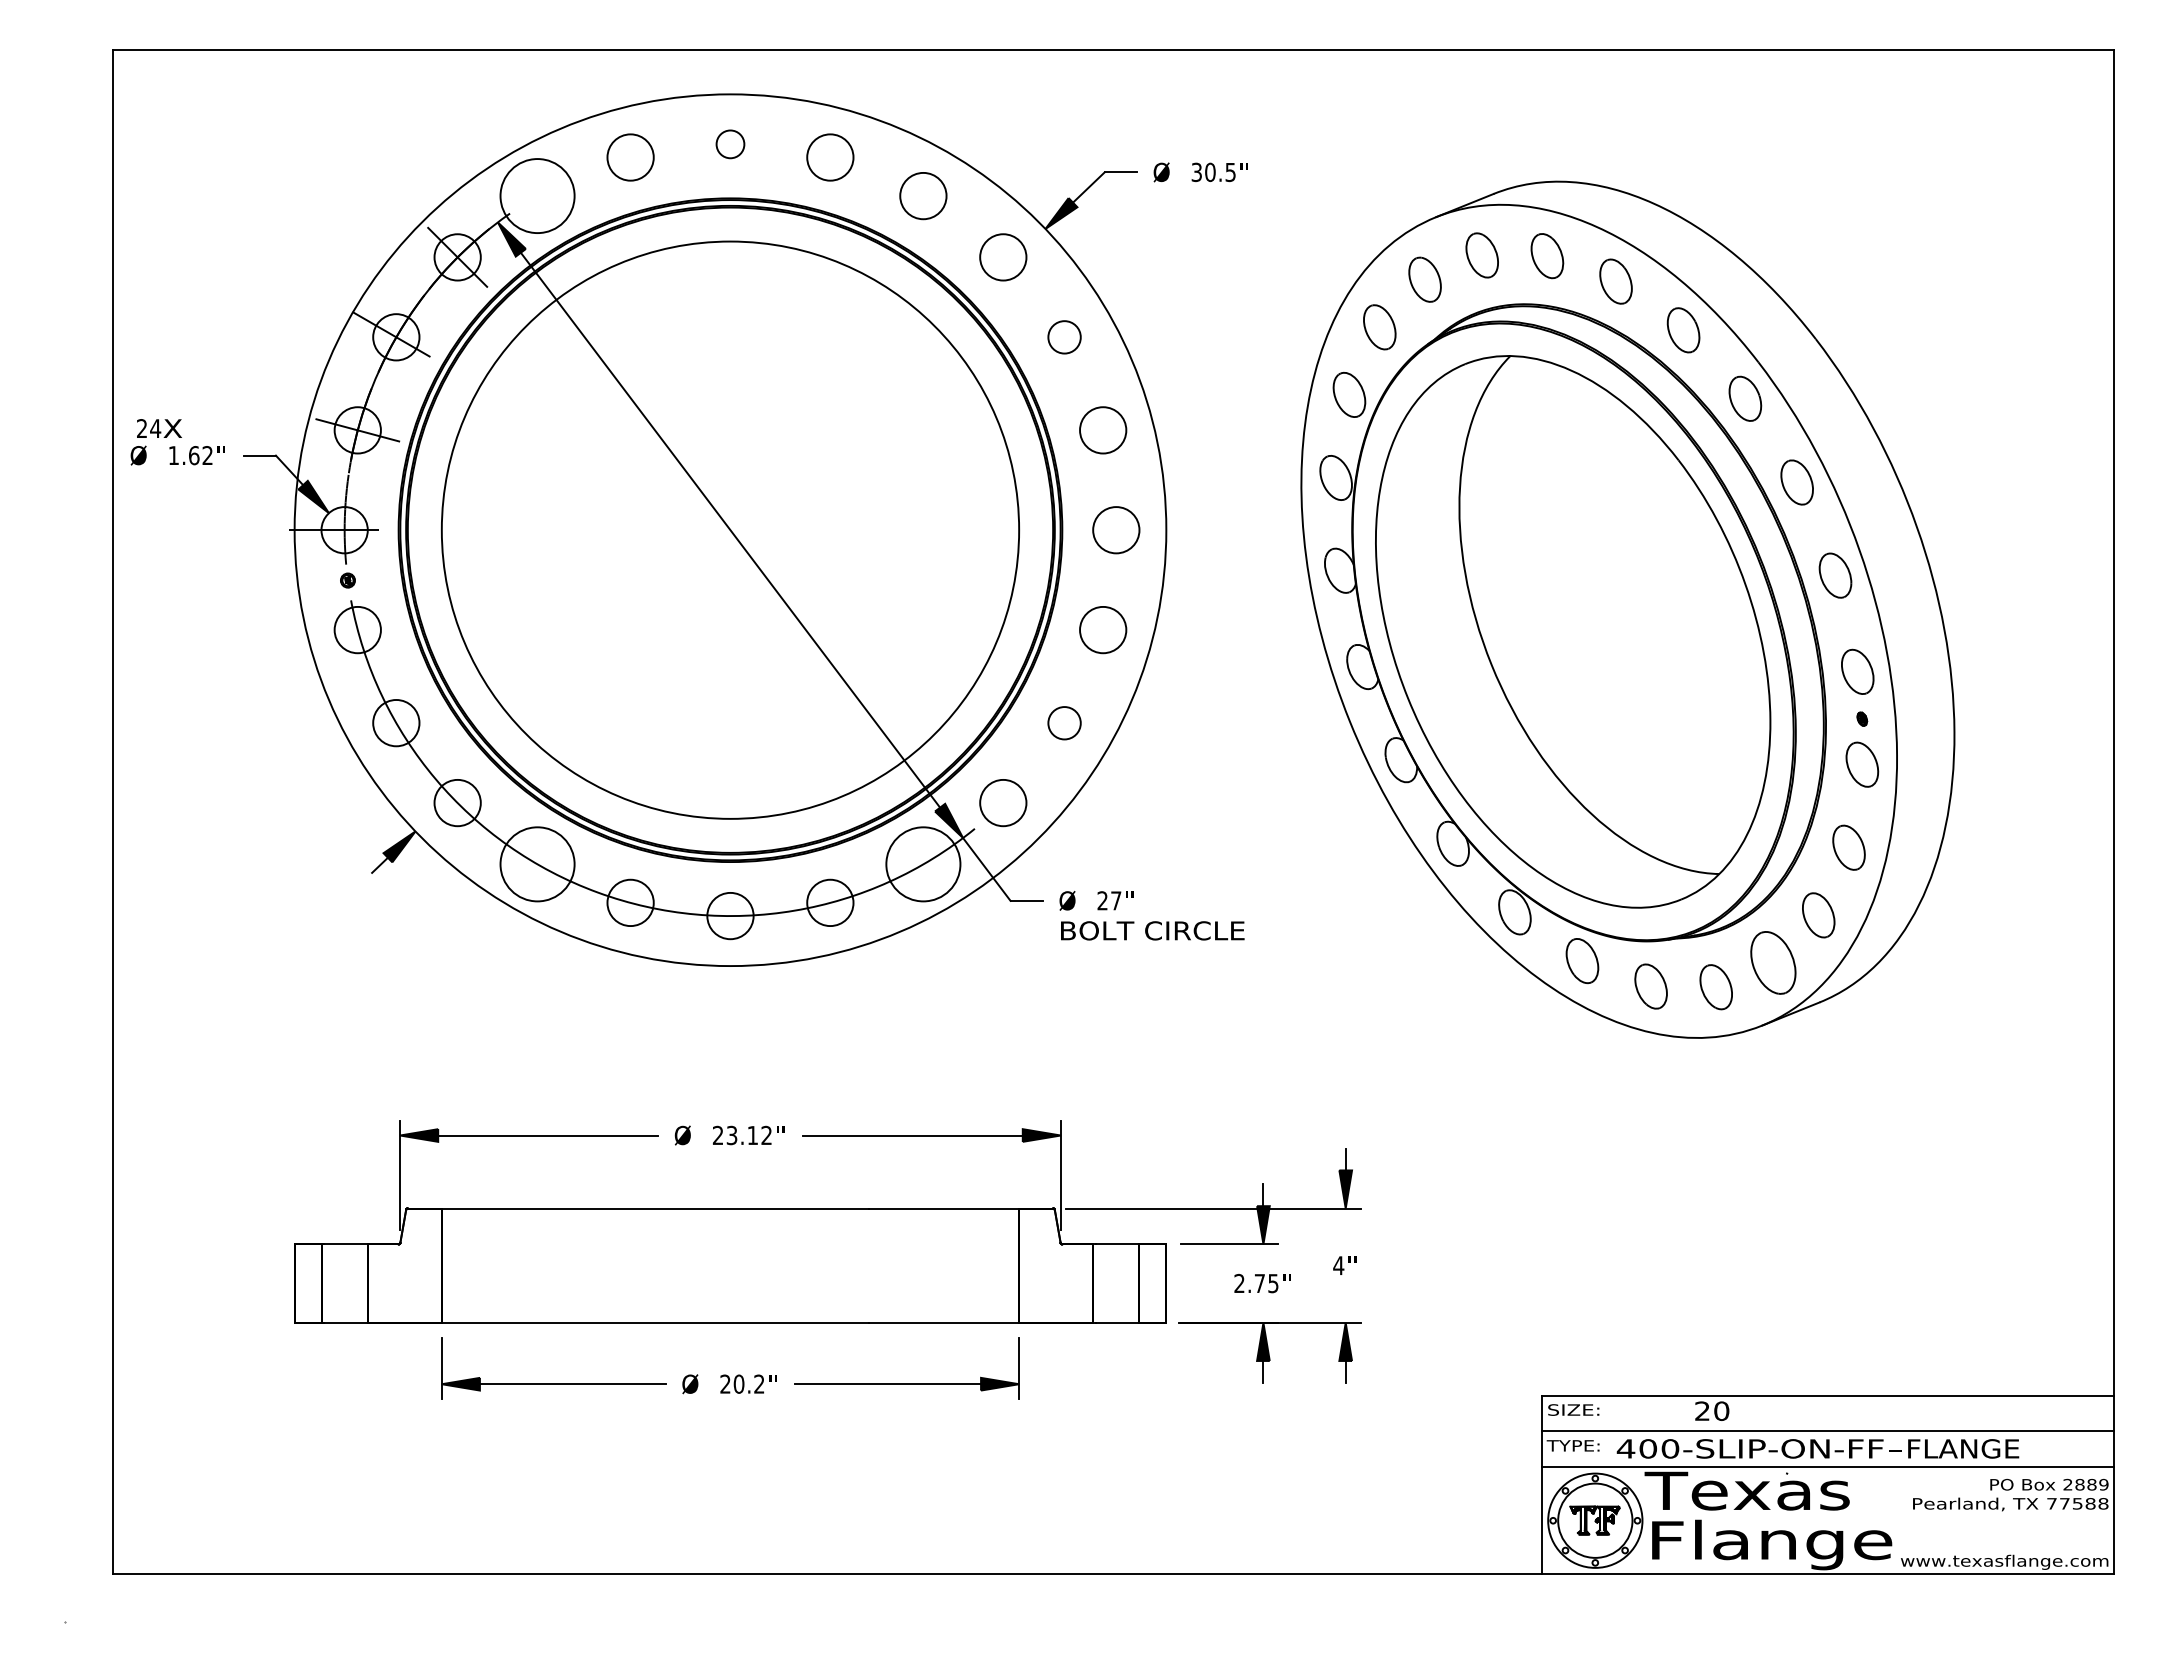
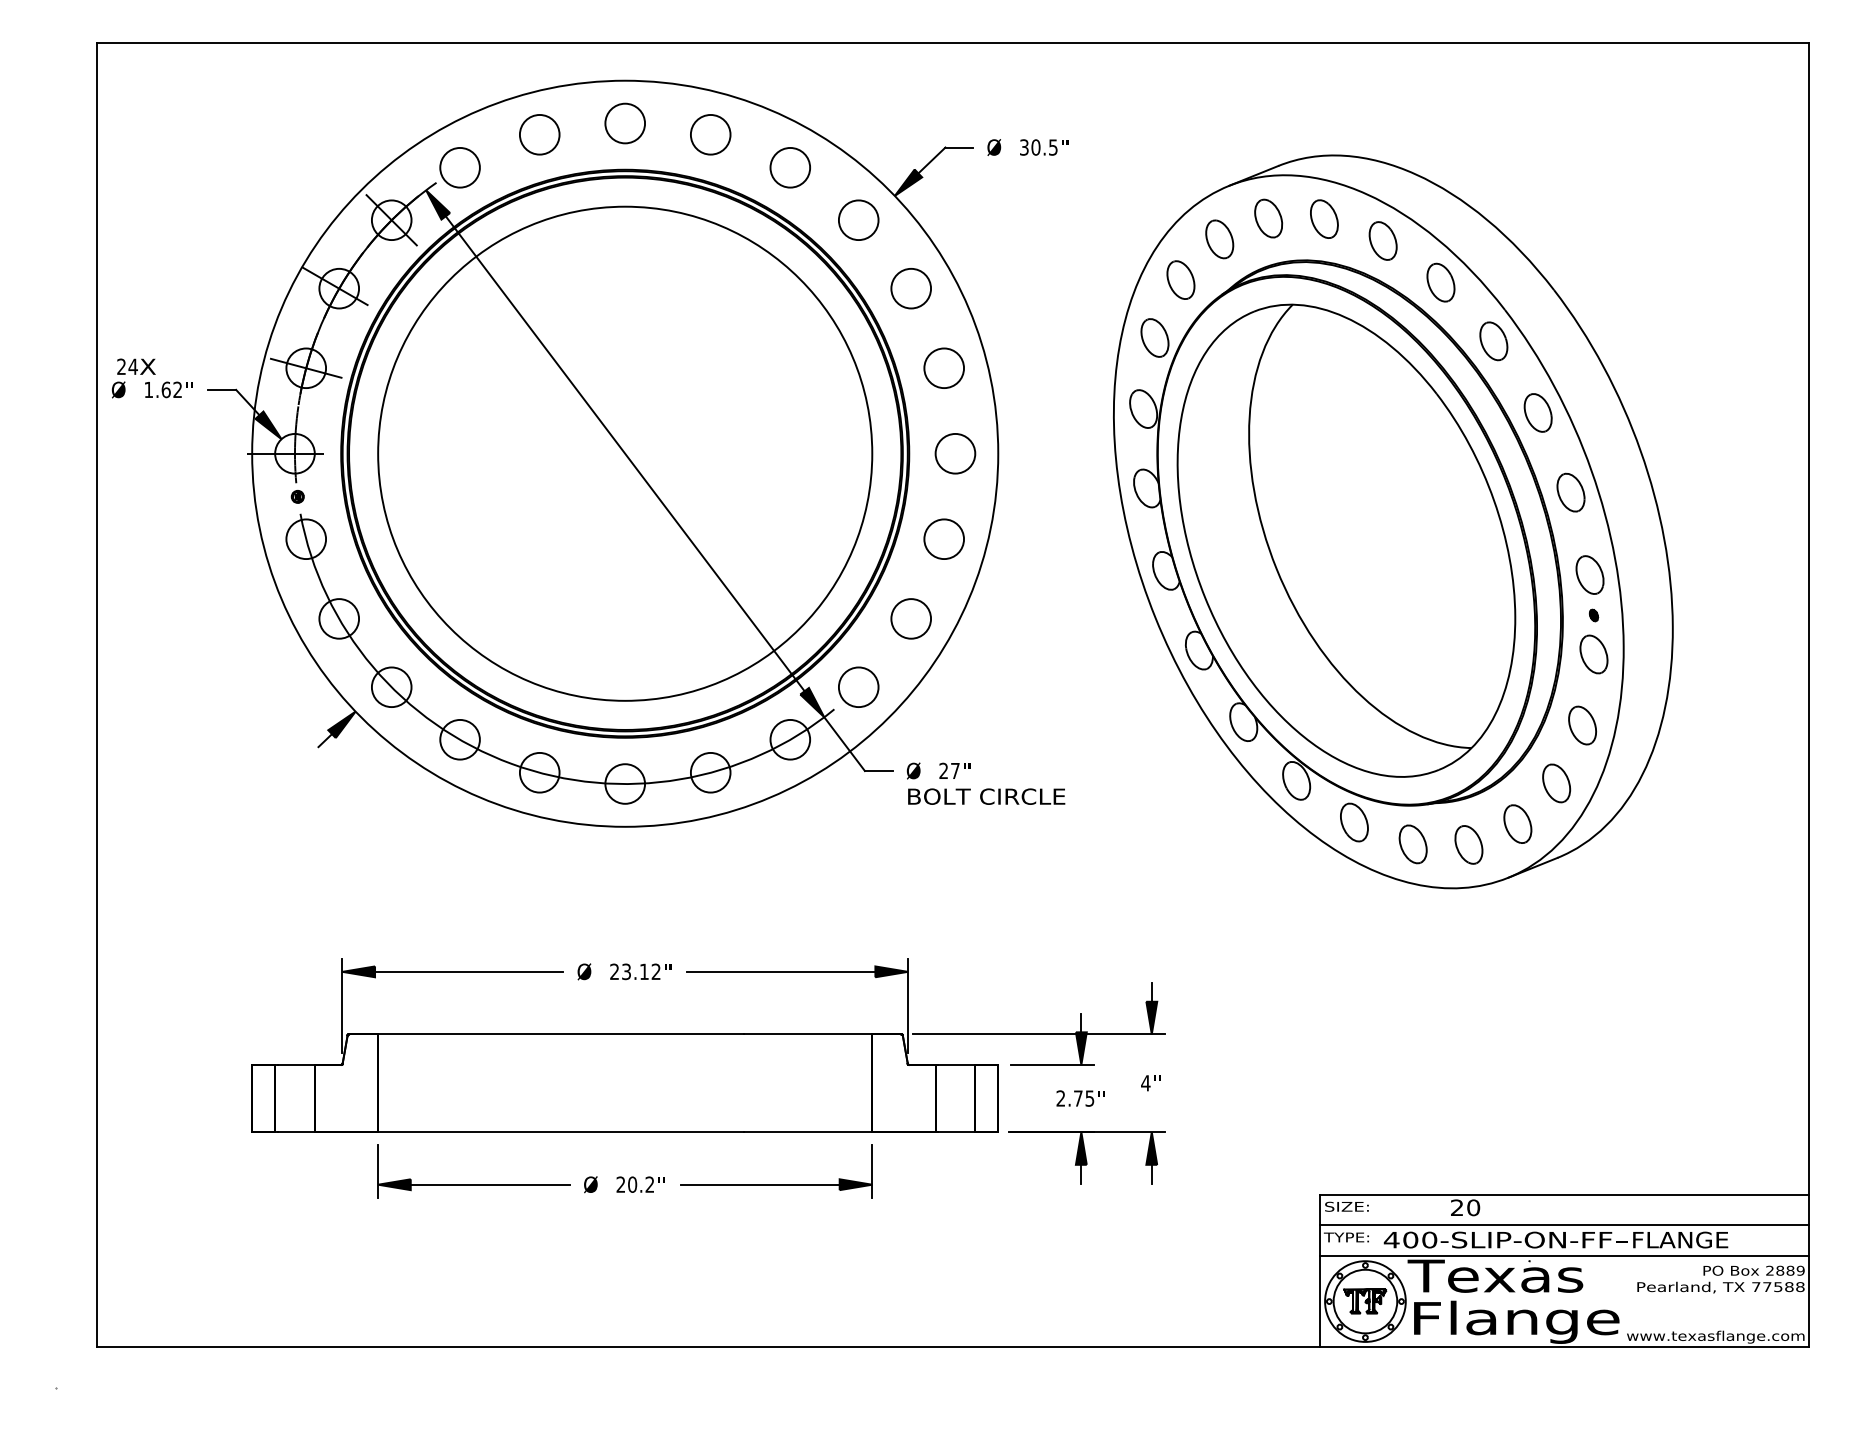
circle: (730, 144) -> (625, 123), size x1.67
circle: (537, 195) -> (460, 167), size x0.62
circle: (1064, 337) -> (911, 288), size x1.43
circle: (1064, 723) -> (911, 619), size x1.43
circle: (537, 864) -> (460, 739), size x0.62
circle: (923, 864) -> (790, 739), size x0.62
part: (1773, 962) -> (1517, 823), size x0.71

